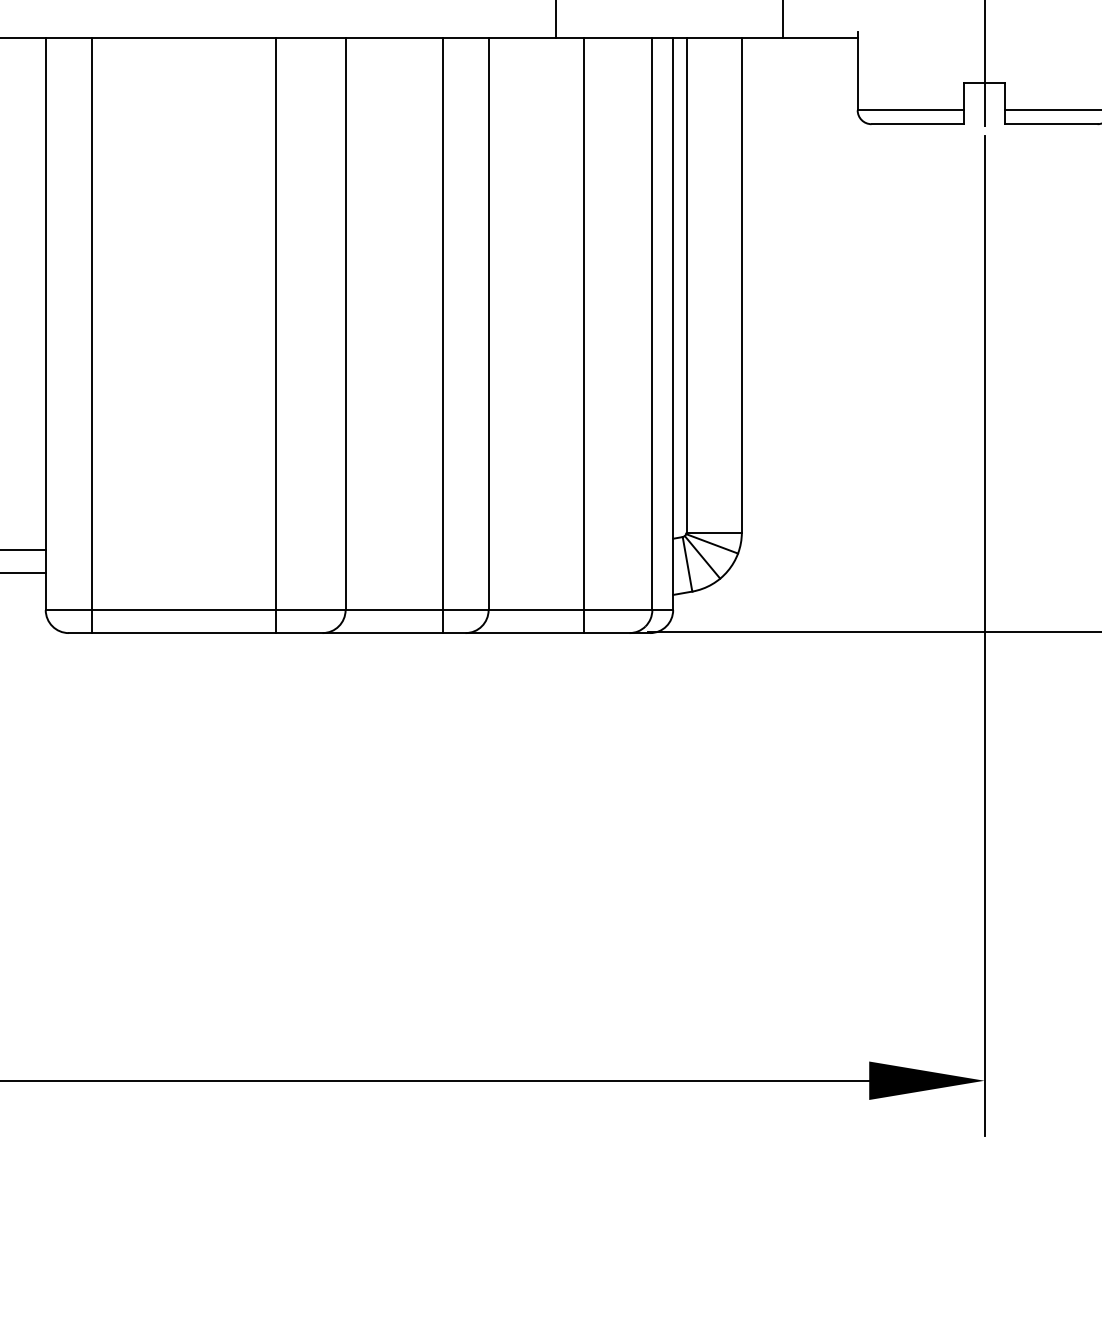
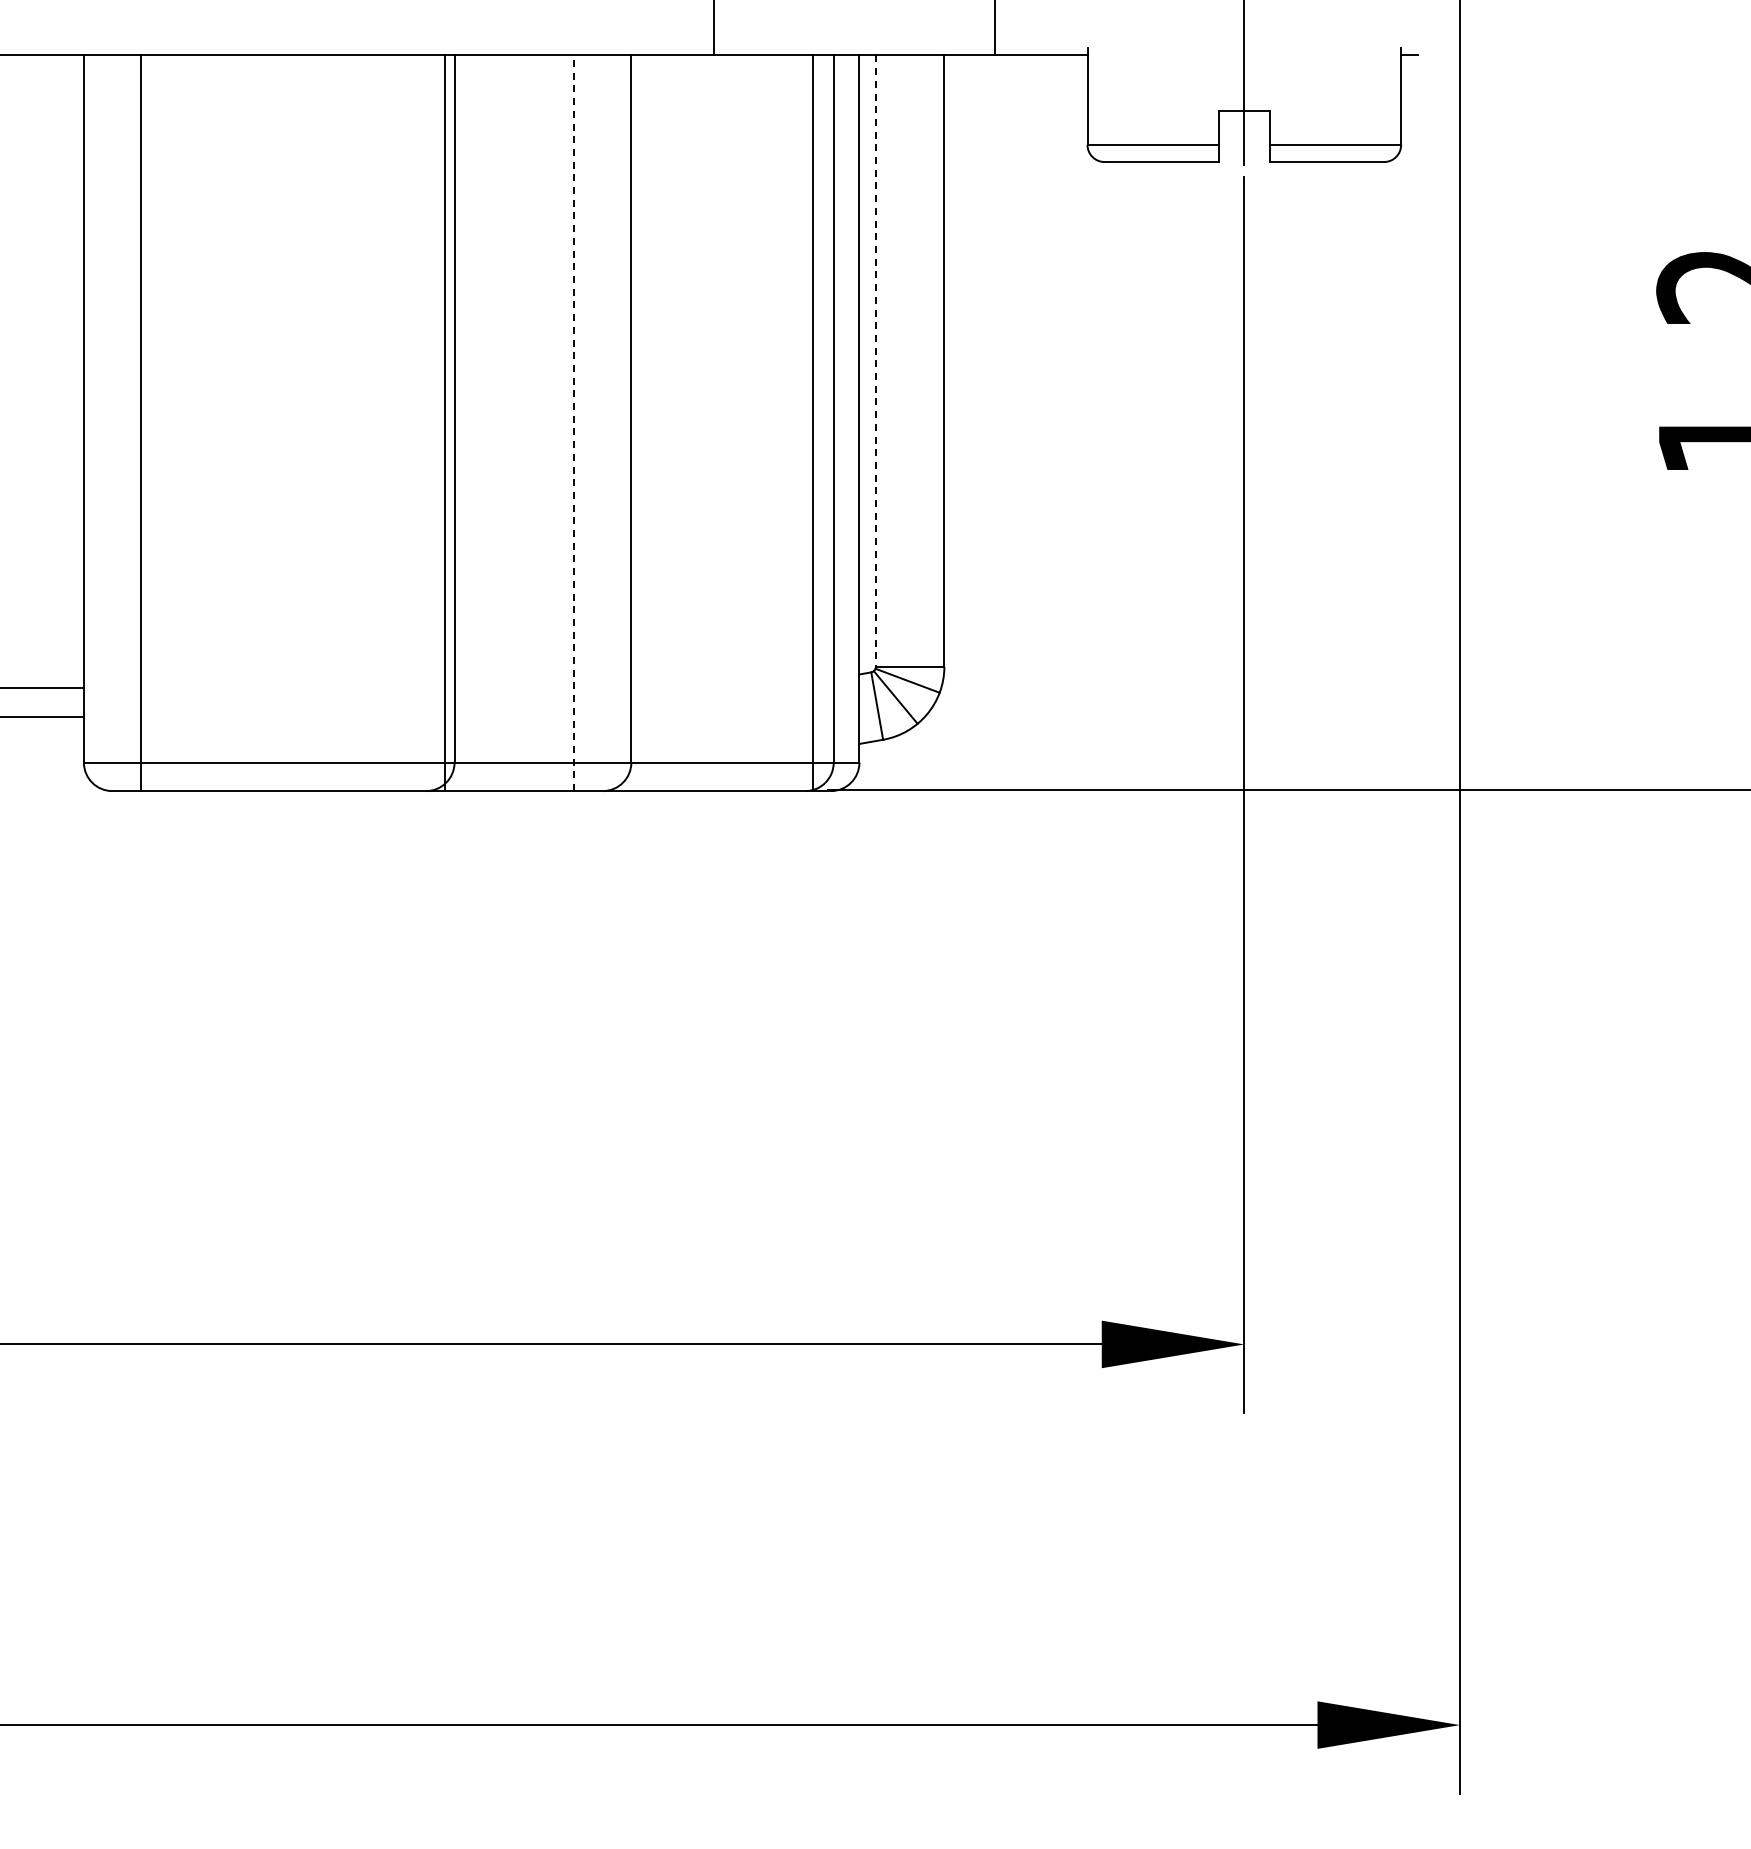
line: (686, 285) -> (875, 361), solid -> dashed
line: (276, 335) -> (445, 423), moved
line: (442, 335) -> (574, 423), solid -> dashed
line: (584, 335) -> (813, 423), moved

